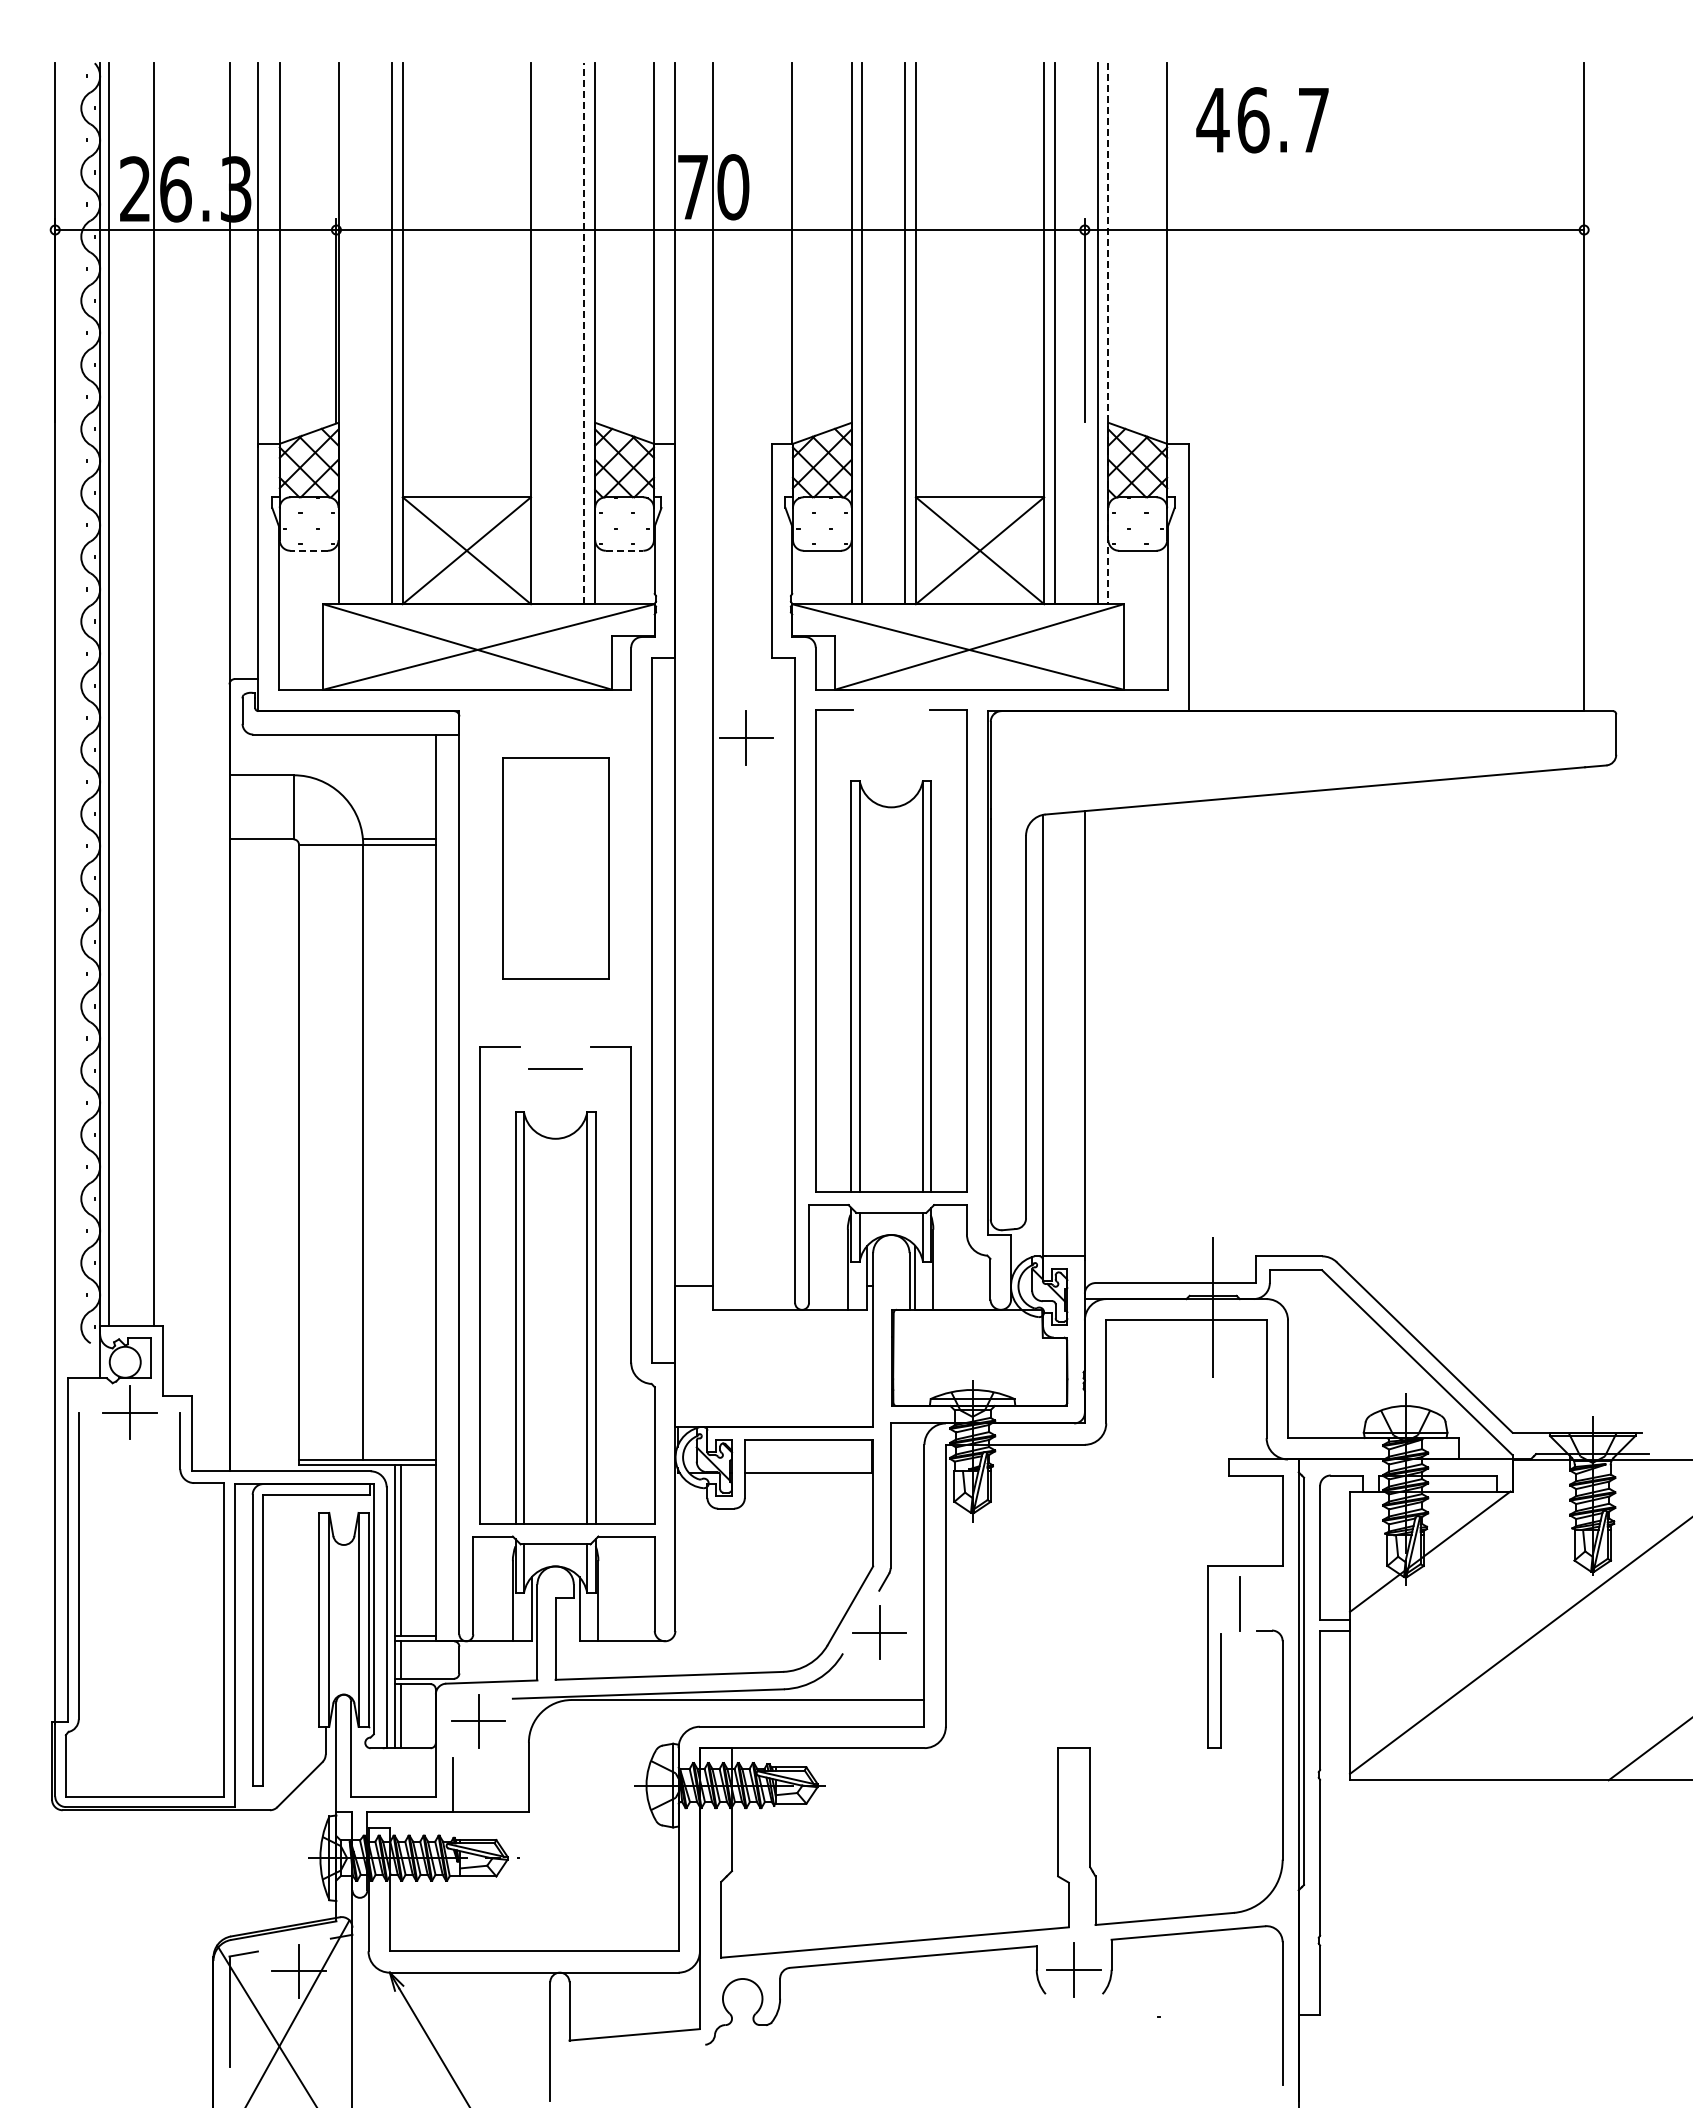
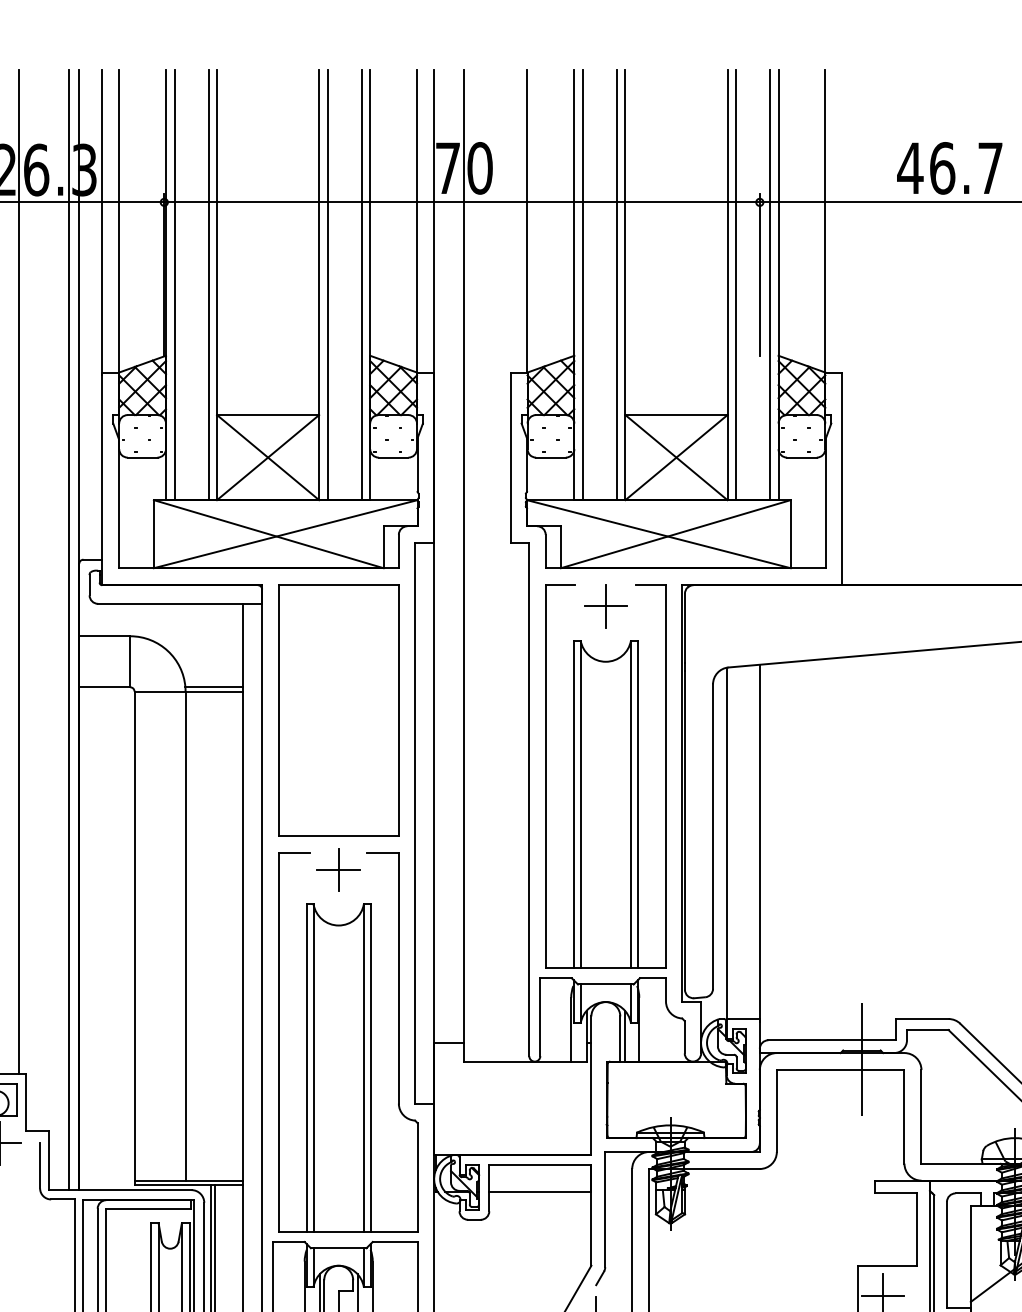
text: (1262, 120) -> (949, 168), moved
line: (349, 333) -> (174, 284), added
line: (541, 333) -> (327, 284), added
line: (584, 333) -> (361, 284), dashed -> solid
line: (1108, 333) -> (778, 284), dashed -> solid
line: (309, 550) -> (142, 457), dashed -> solid
line: (624, 550) -> (393, 457), dashed -> solid
part: (746, 737) -> (605, 606), moved
line: (216, 767) -> (68, 630), added
part: (555, 868) -> (338, 710), size x1.43
line: (555, 1069) -> (338, 870), added
line: (1239, 1603) -> (882, 1295), added

